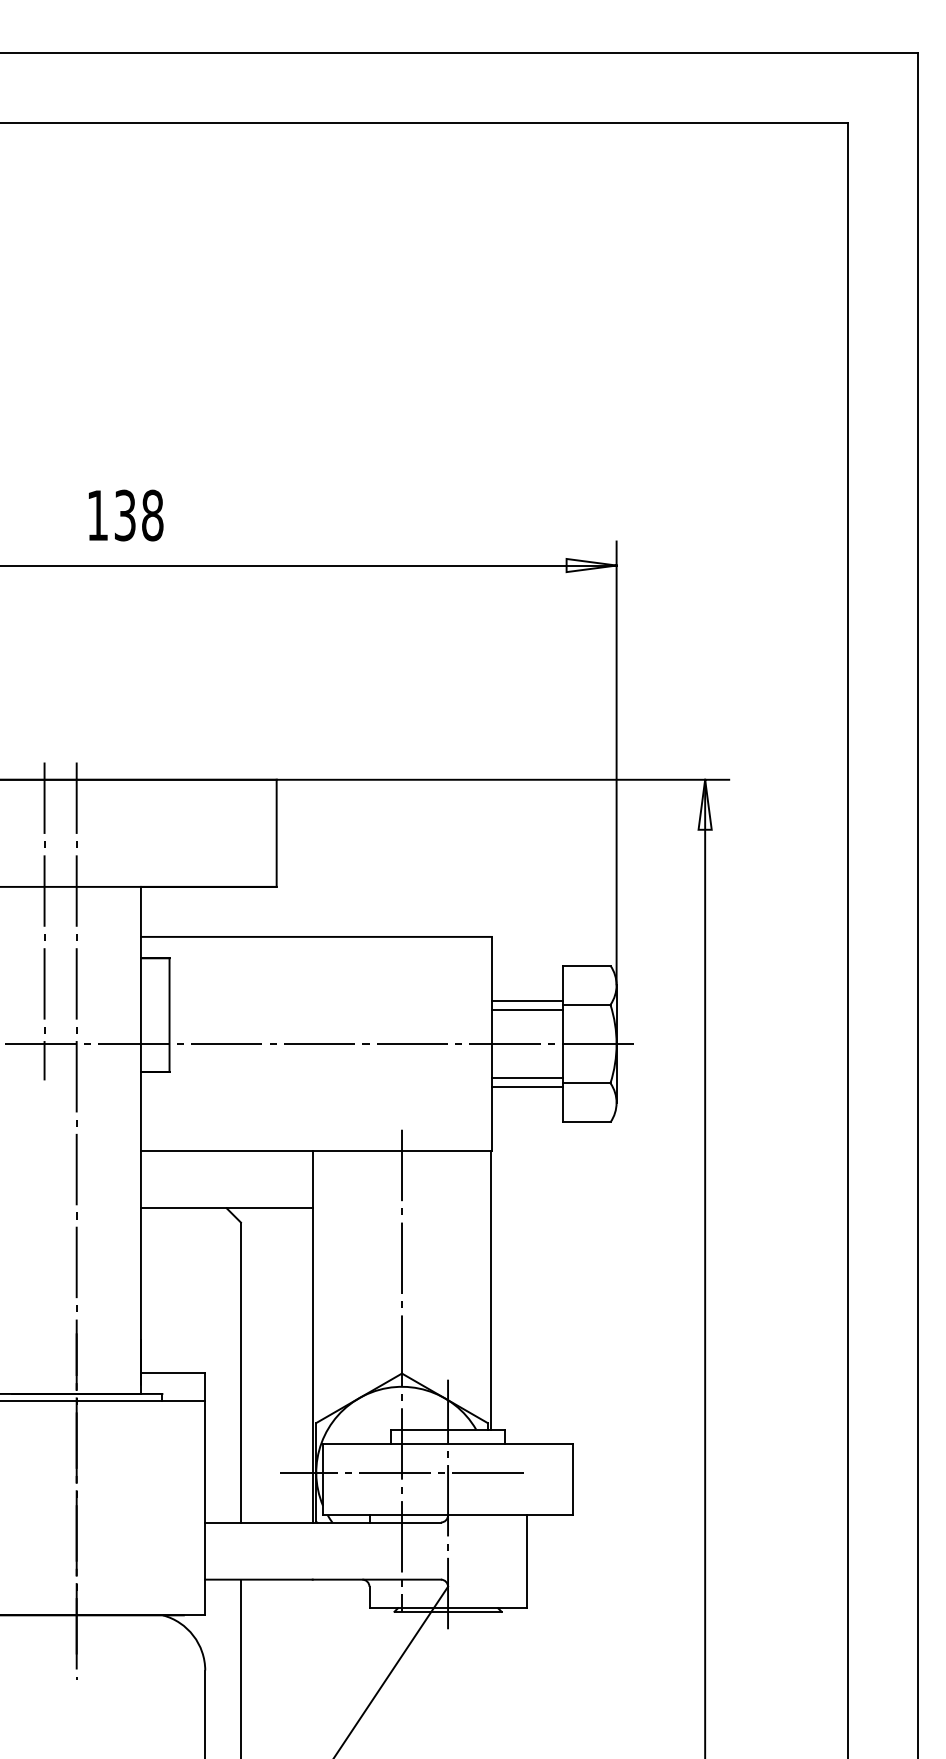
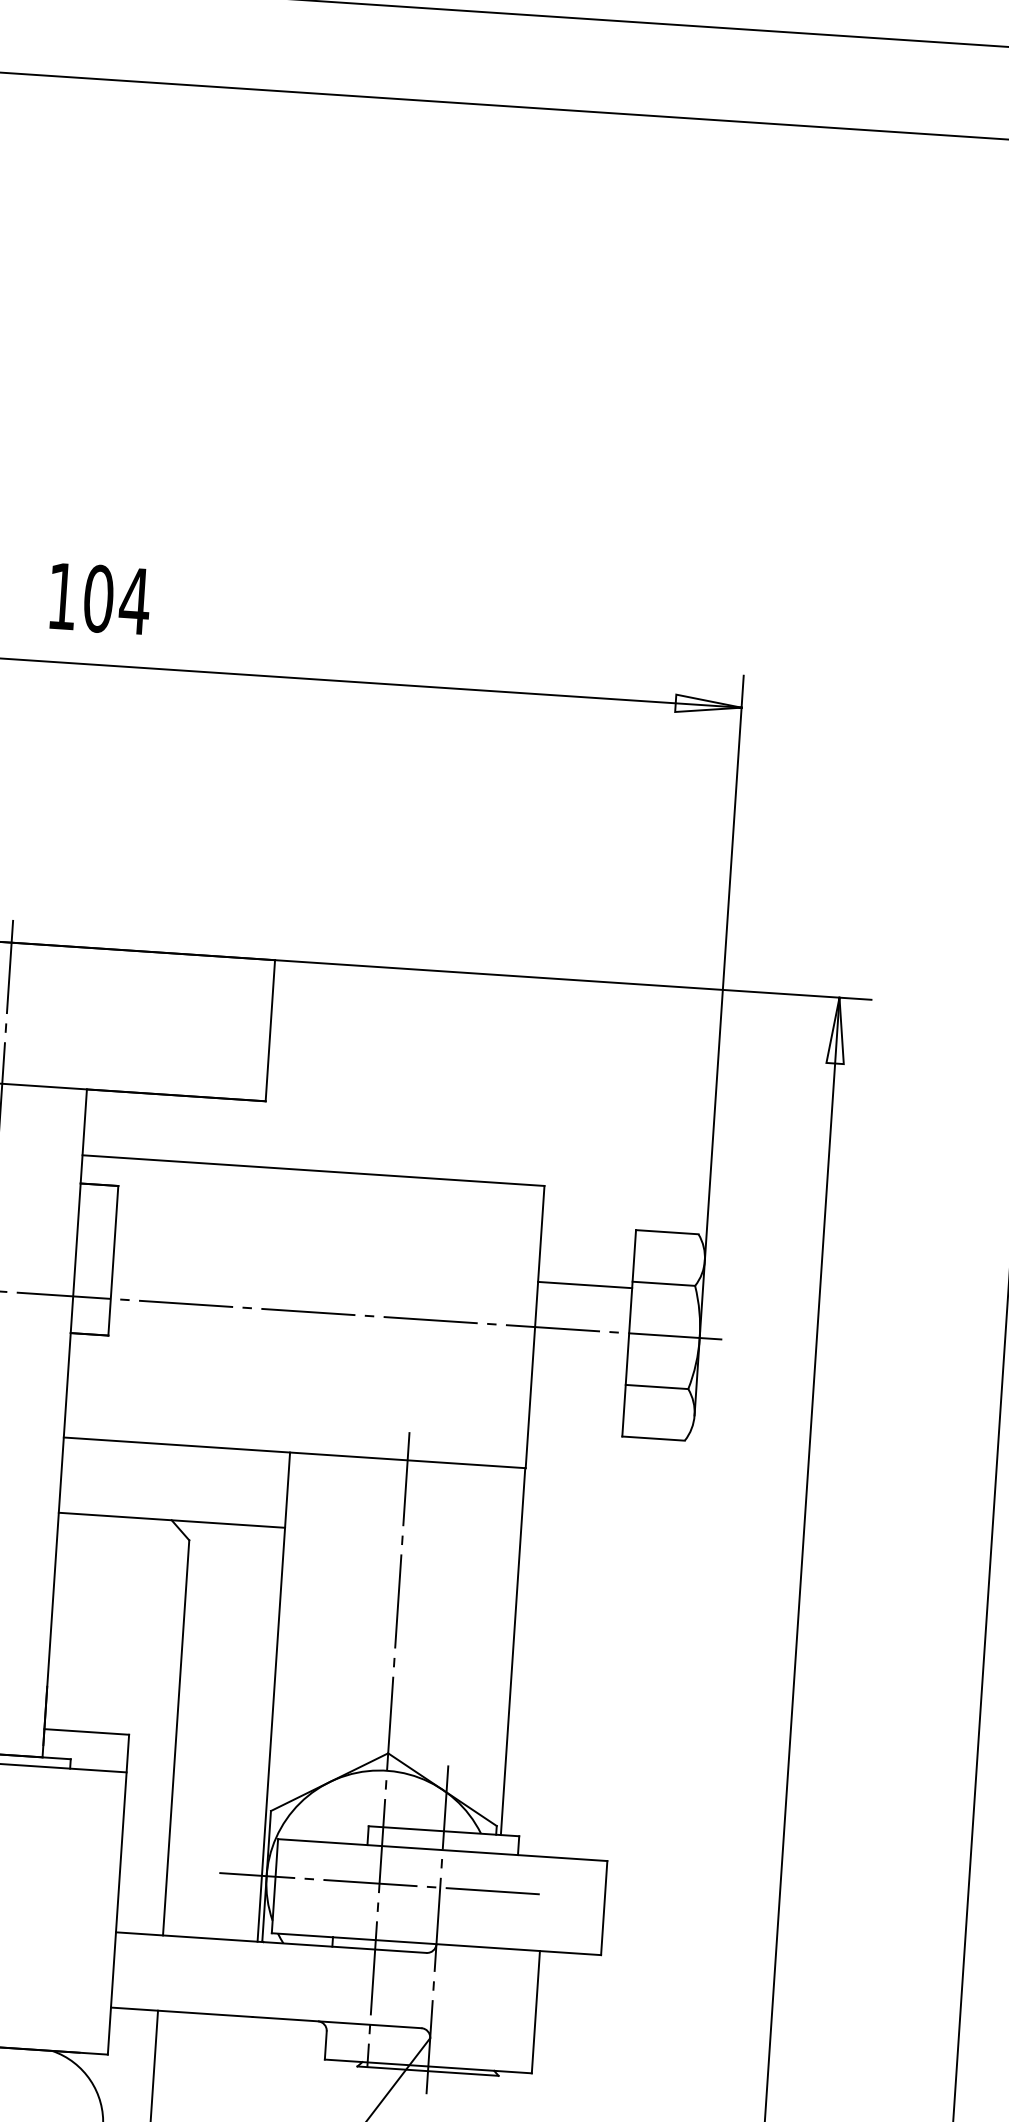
text: (139, 515) -> (117, 600), 138 -> 104
line: (527, 1001) -> (586, 1274), removed
line: (527, 1078) -> (579, 1375), removed
line: (527, 1086) -> (578, 1386), removed

